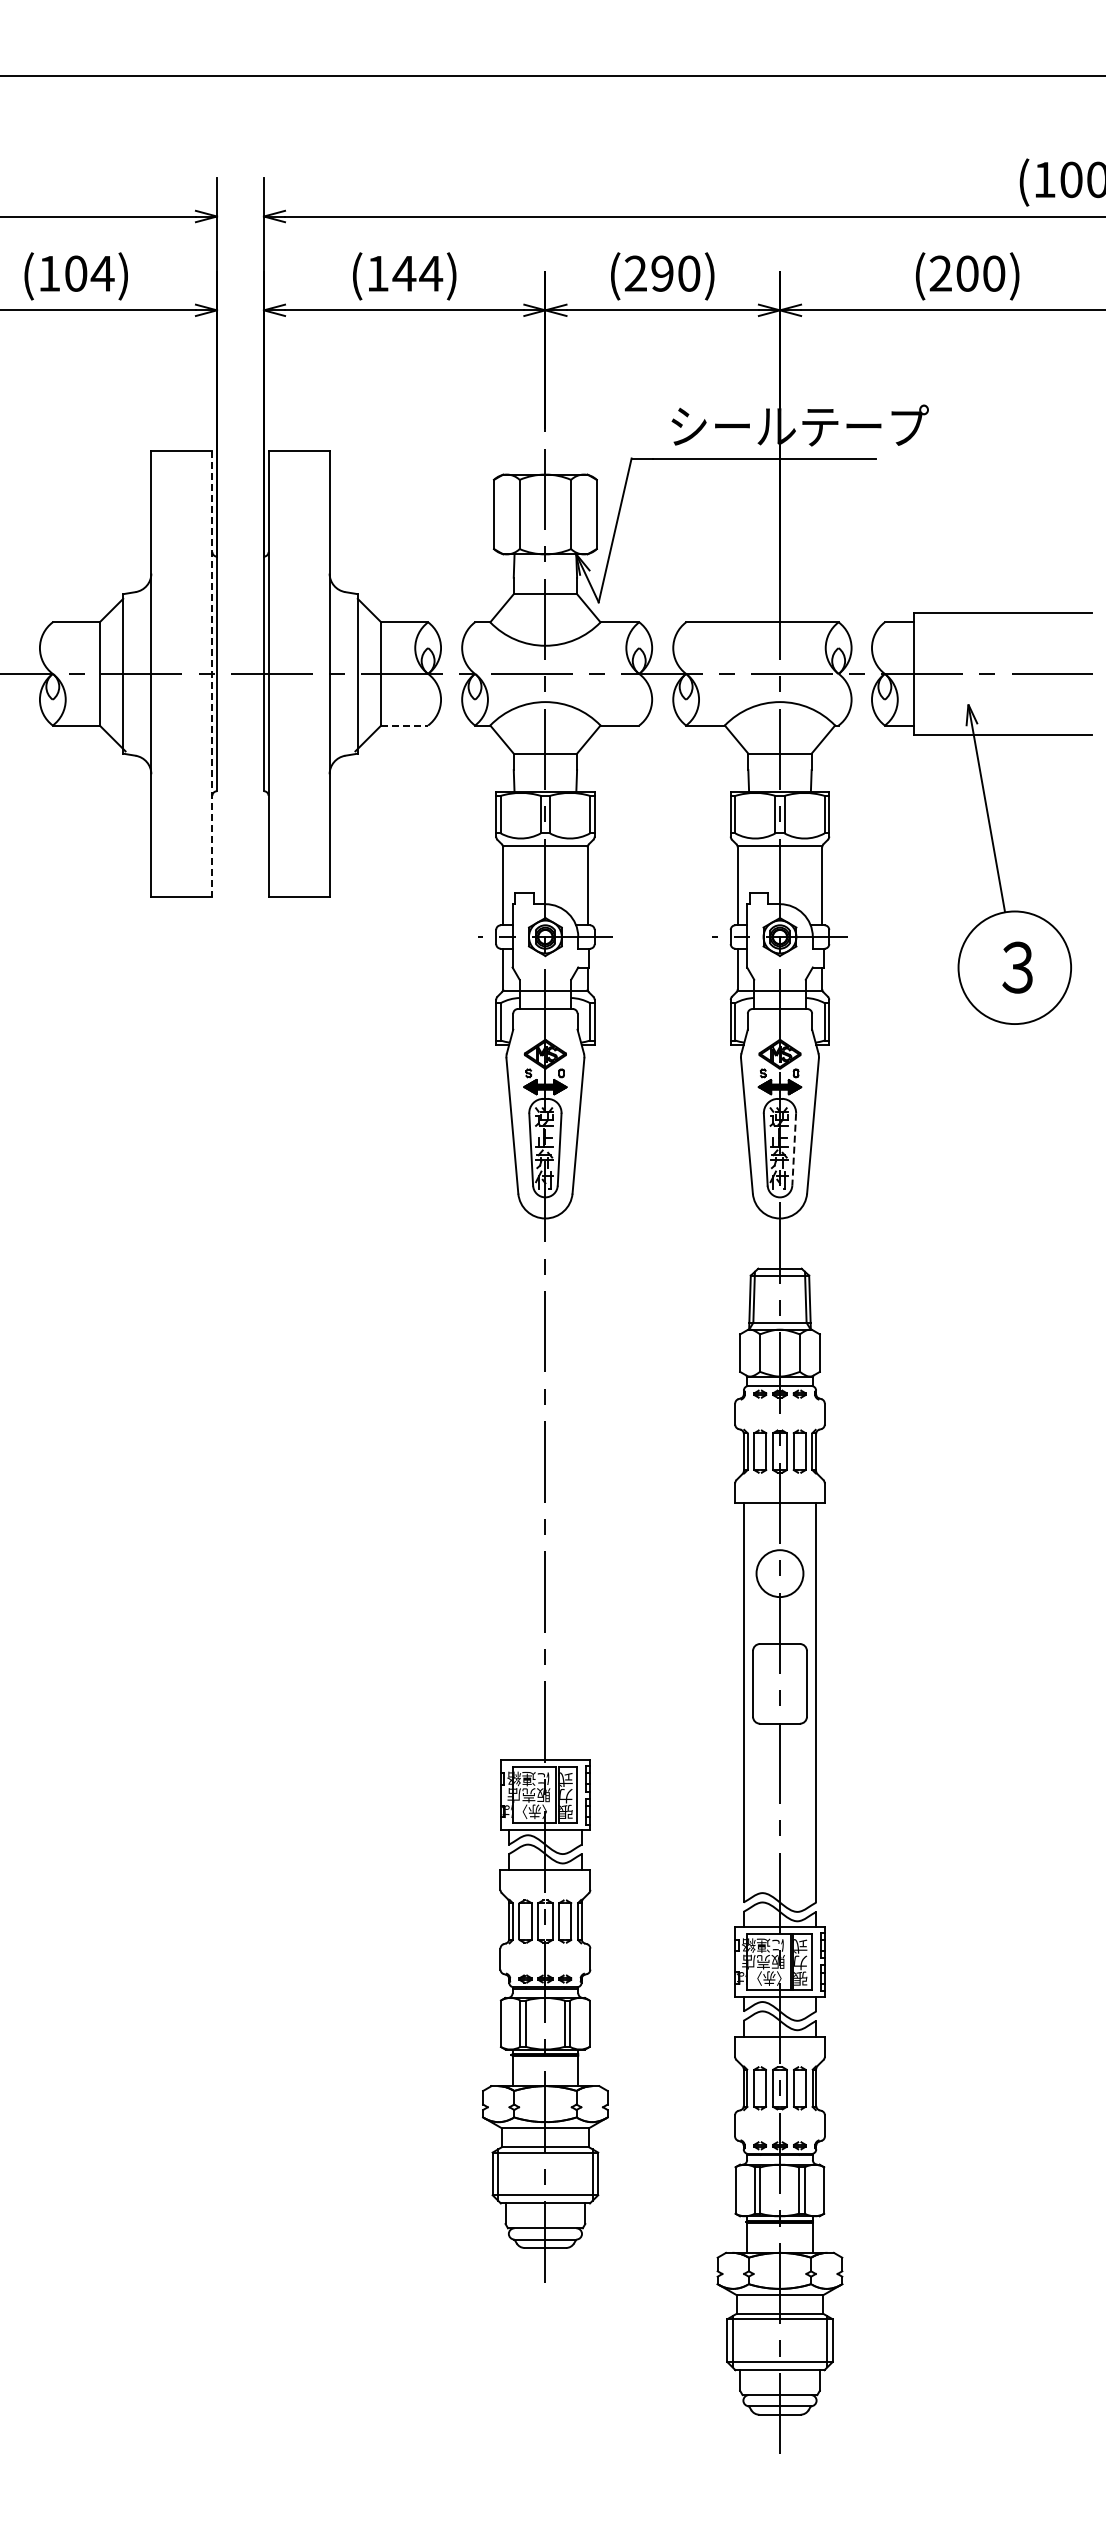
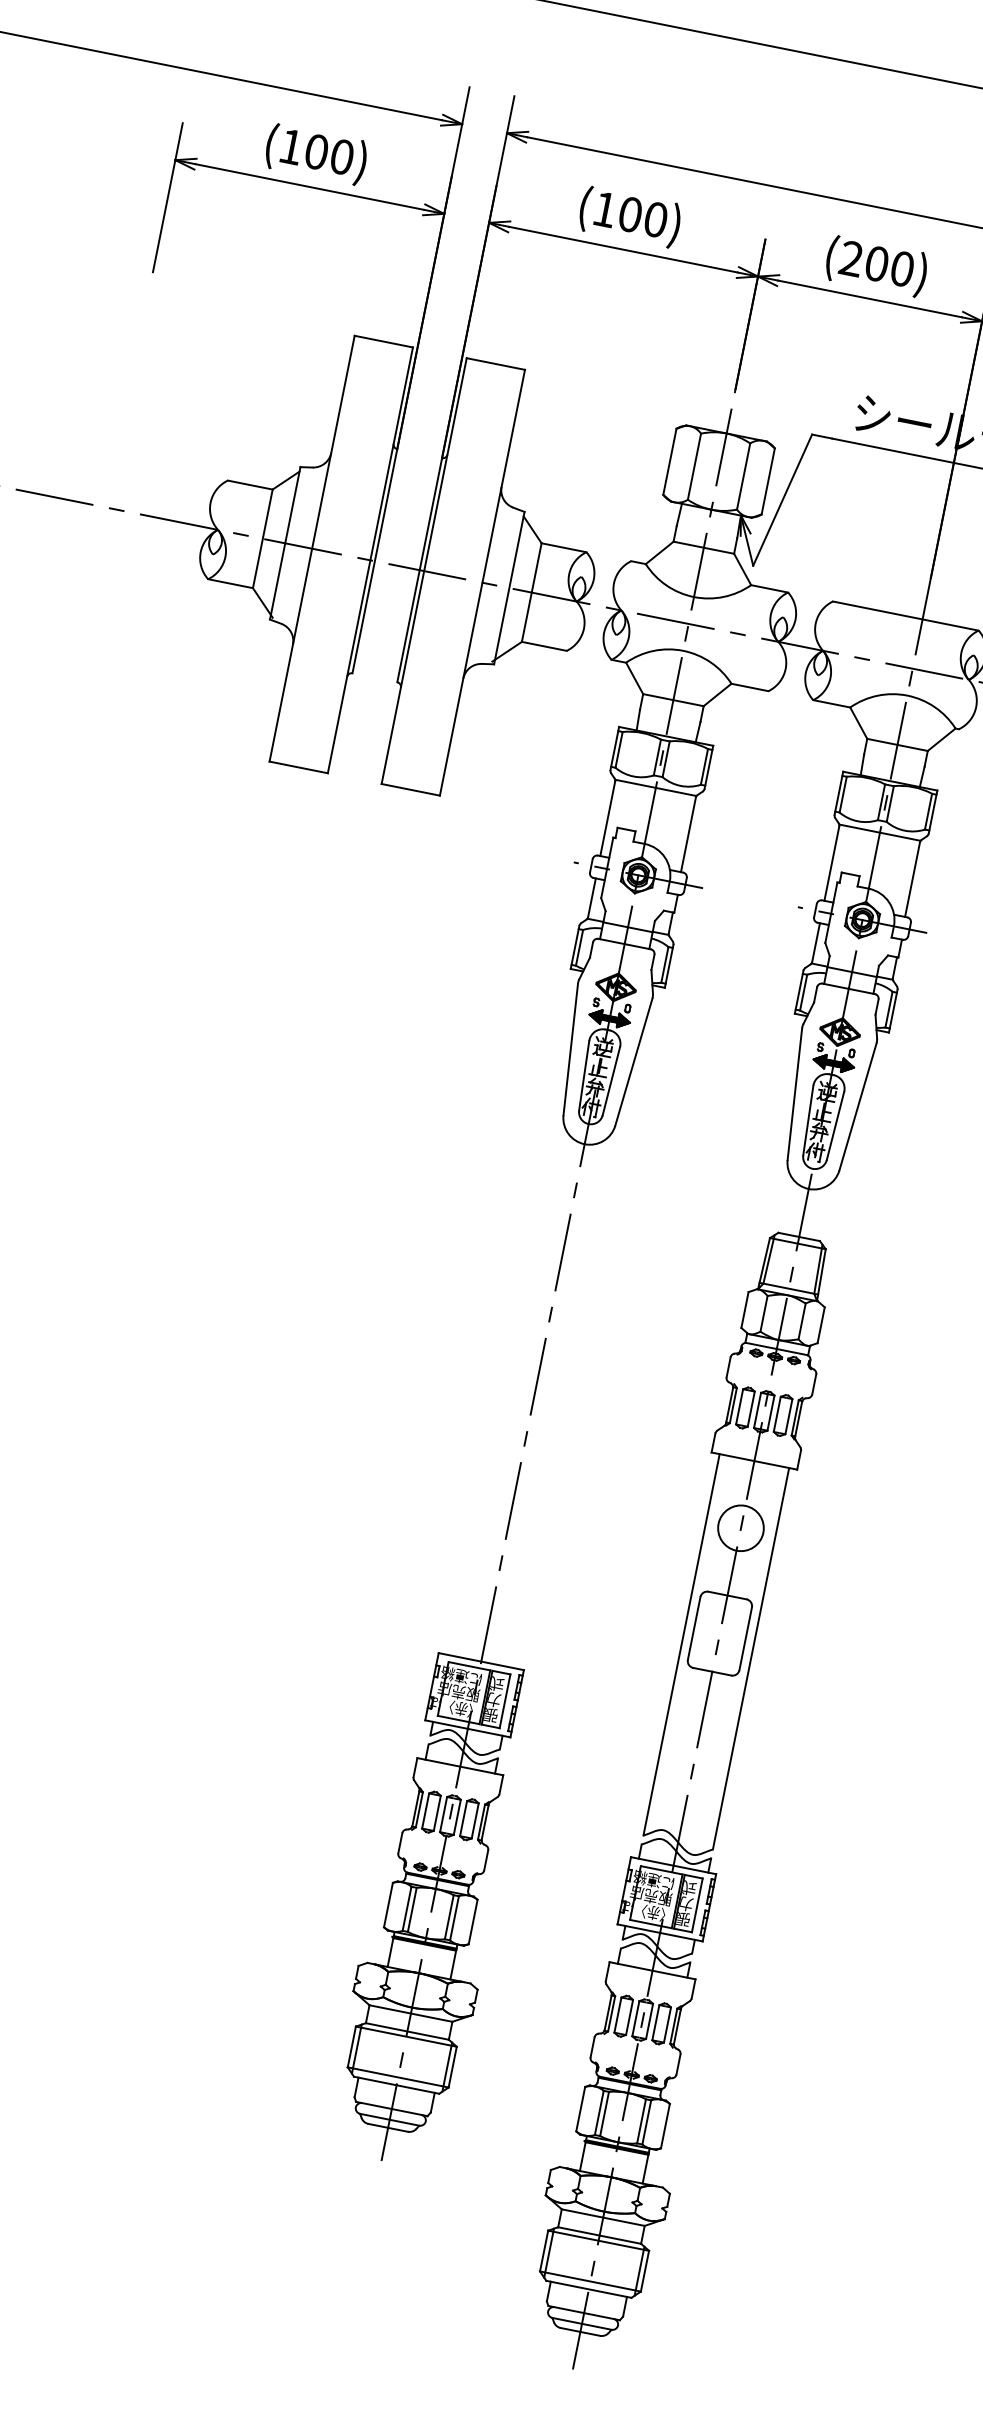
text: (102, 273) -> (341, 156), (104) -> (100)
text: (417, 273) -> (642, 216), (144) -> (100)
text: (662, 273) -> (876, 263), (290) -> (200)
line: (212, 673) -> (370, 559), dashed -> solid
line: (405, 725) -> (545, 646), dashed -> solid
line: (794, 1150) -> (835, 1126), dashed -> solid

